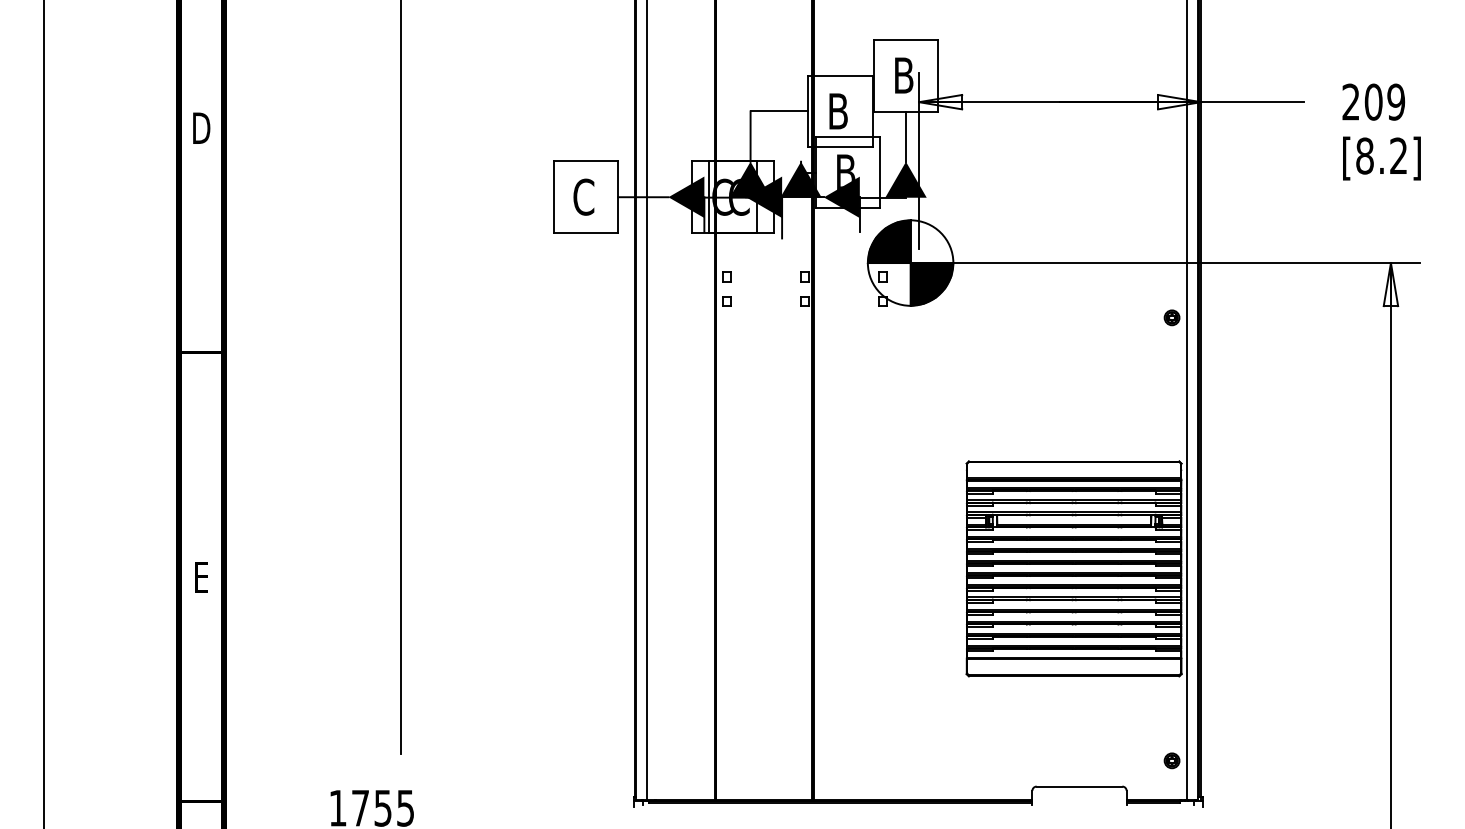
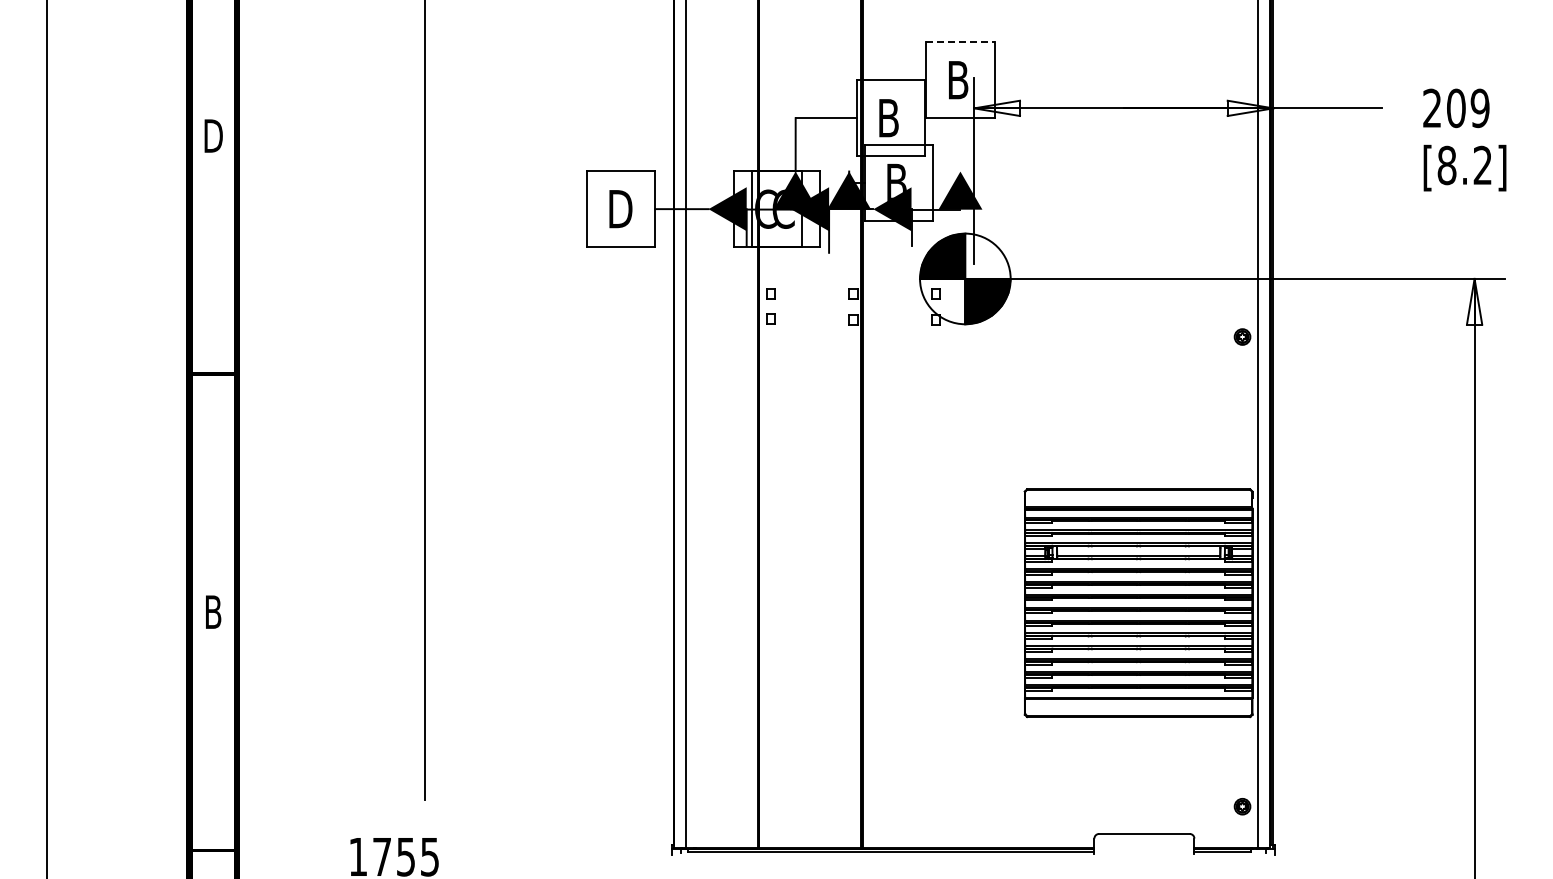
line: (906, 40) -> (960, 42), solid -> dashed
line: (906, 136) -> (960, 144), removed
text: (585, 196) -> (620, 208), C -> D
text: (201, 576) -> (213, 611), E -> B

